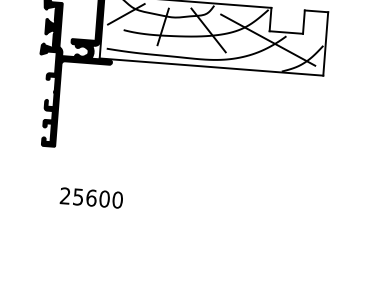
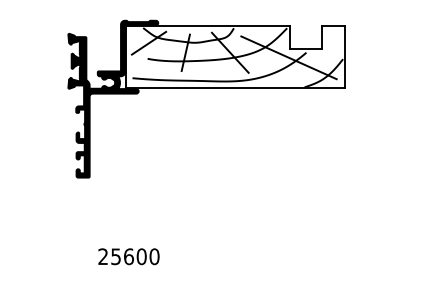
text: (91, 197) -> (128, 256), moved

